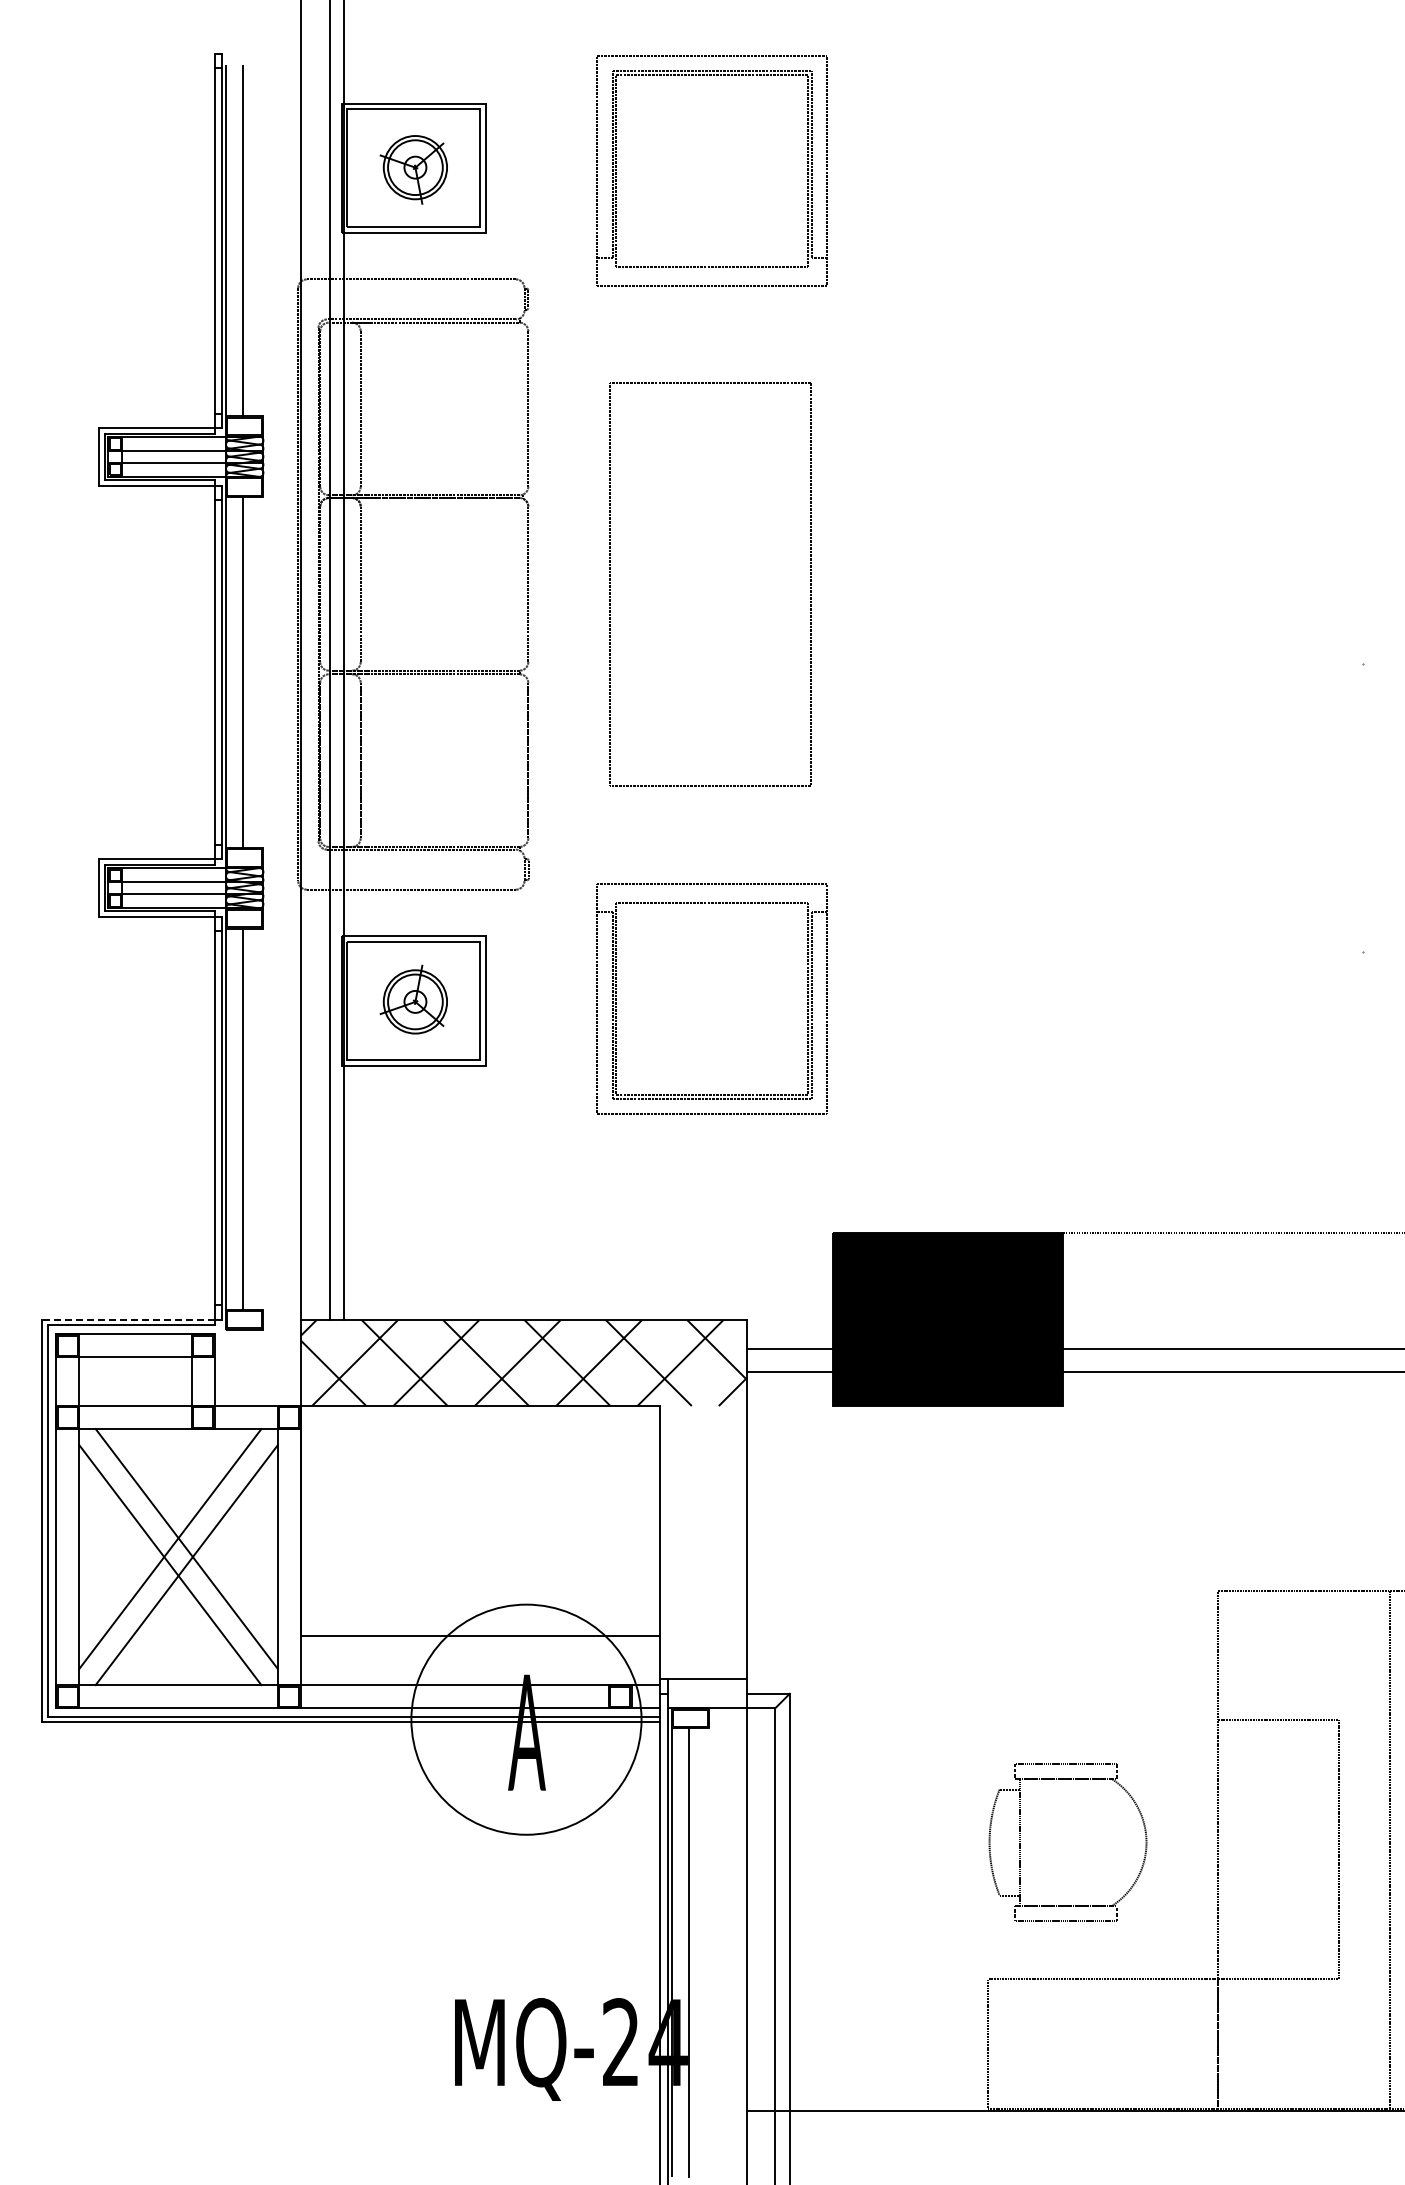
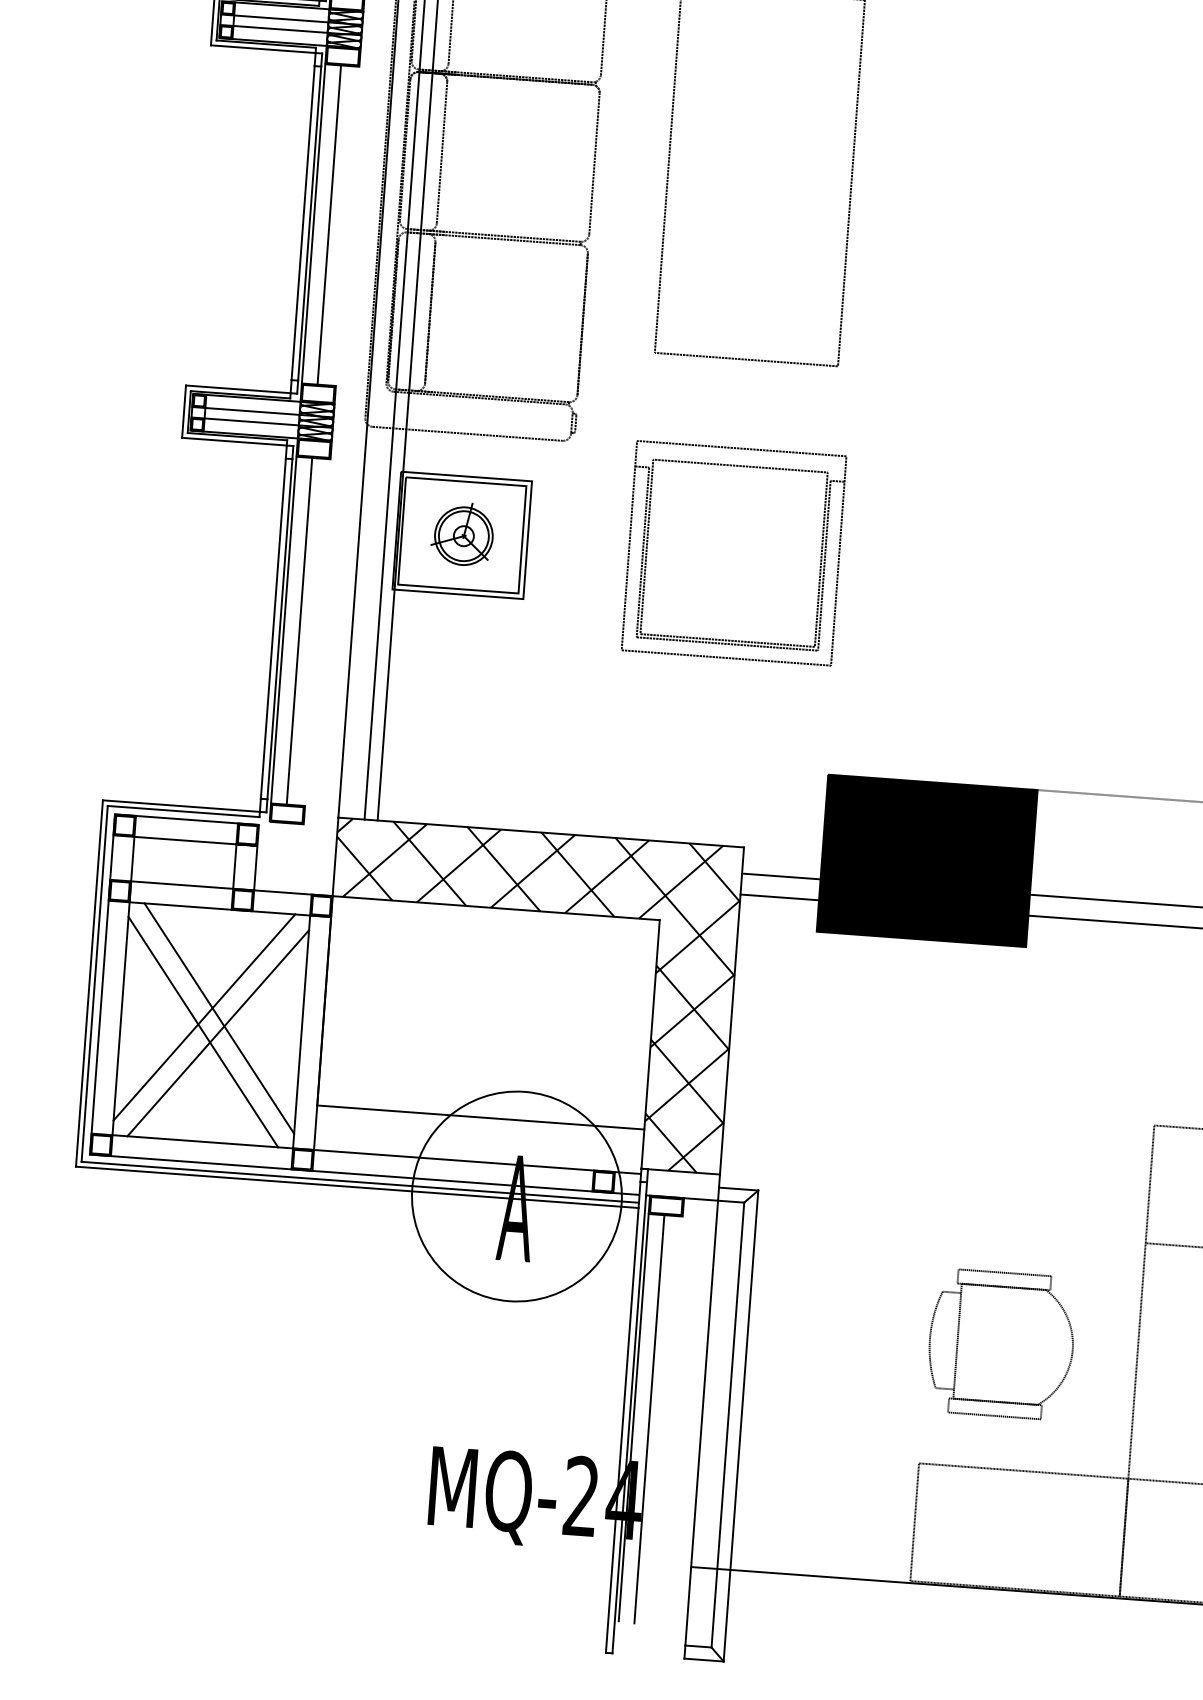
line: (127, 1319) -> (180, 805), dashed -> solid
hatch: (703, 1542) -> (689, 1047), added

